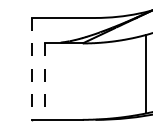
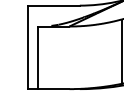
line: (31, 68) -> (27, 47), dashed -> solid
line: (44, 82) -> (38, 58), dashed -> solid

